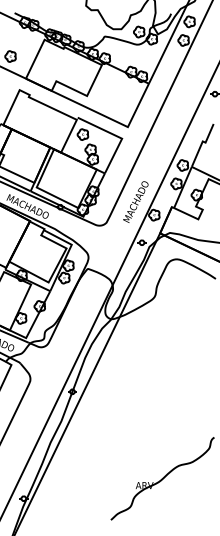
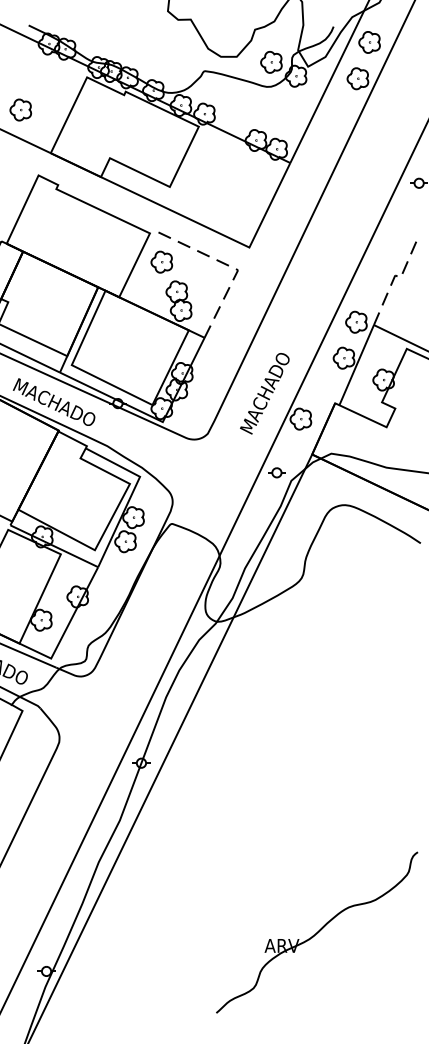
line: (117, 136) -> (229, 265), solid -> dashed
line: (202, 141) -> (394, 275), solid -> dashed

